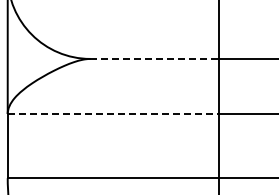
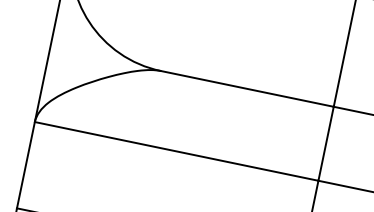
line: (155, 58) -> (248, 88), dashed -> solid
line: (113, 113) -> (177, 150), dashed -> solid

